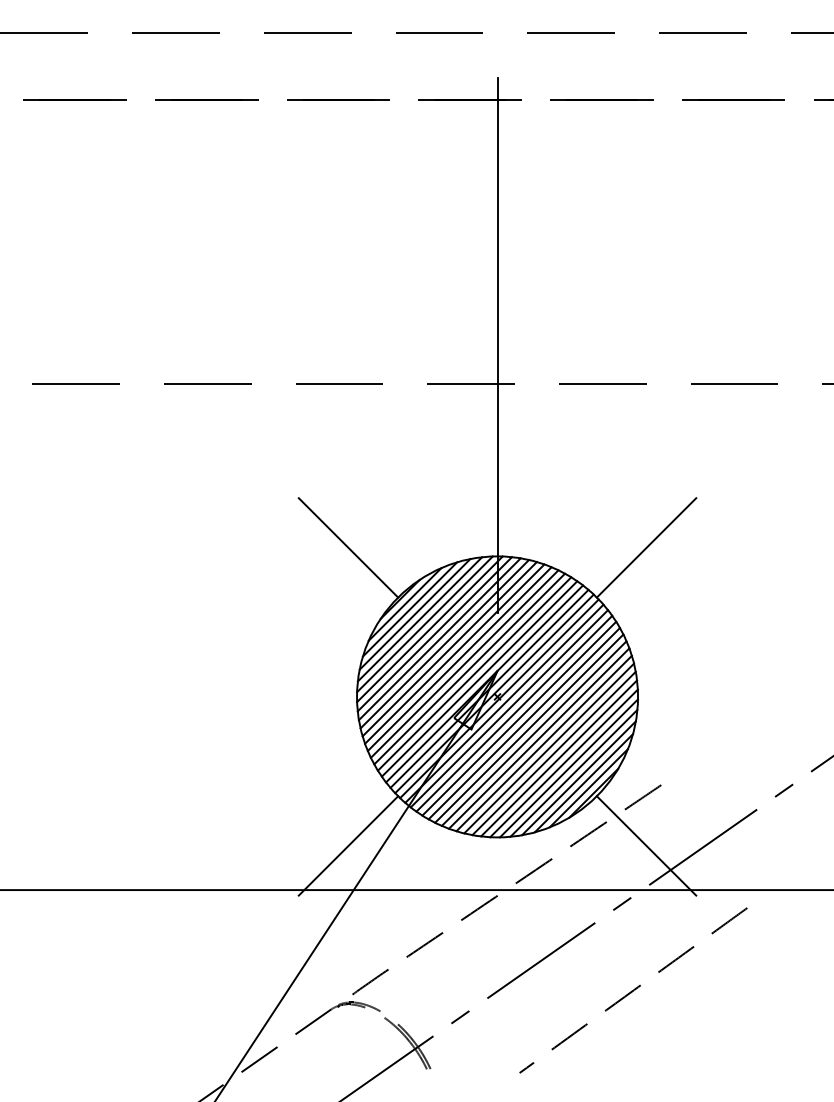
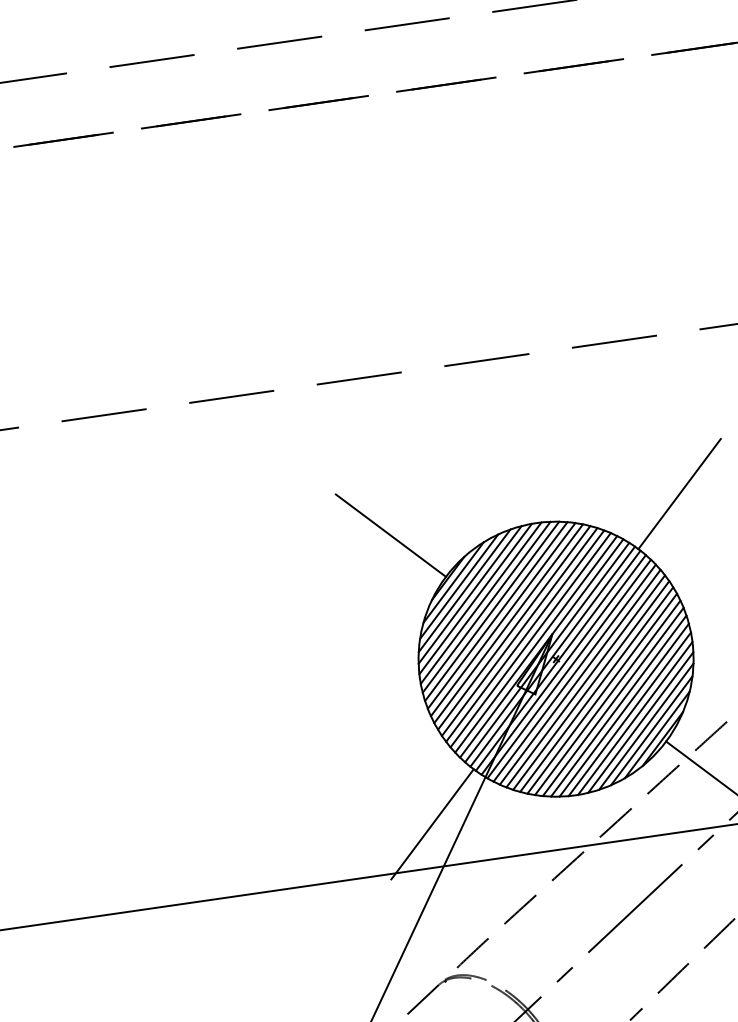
line: (497, 345) -> (507, 318), removed

